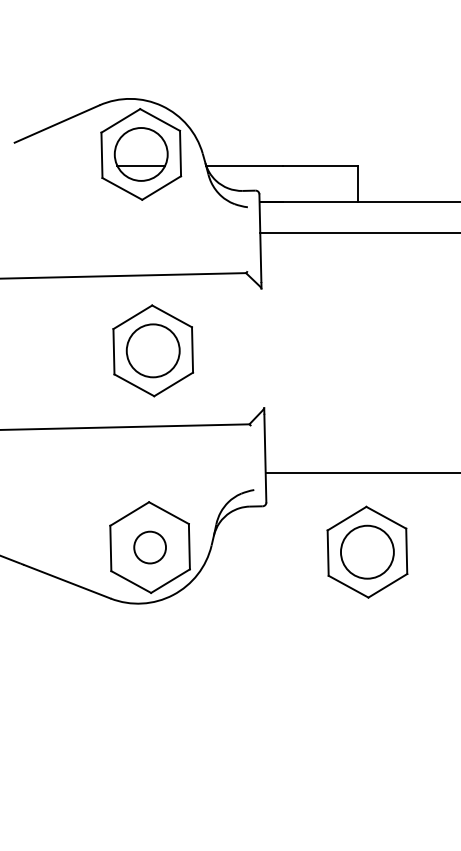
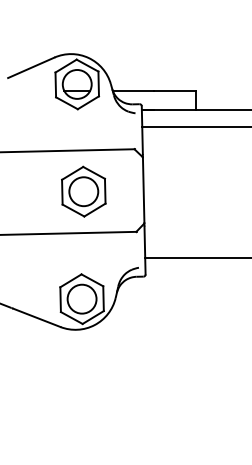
line: (262, 348) -> (143, 190), added
circle: (149, 546) -> (81, 298), size x1.67
part: (366, 551) -> (200, 301), removed

